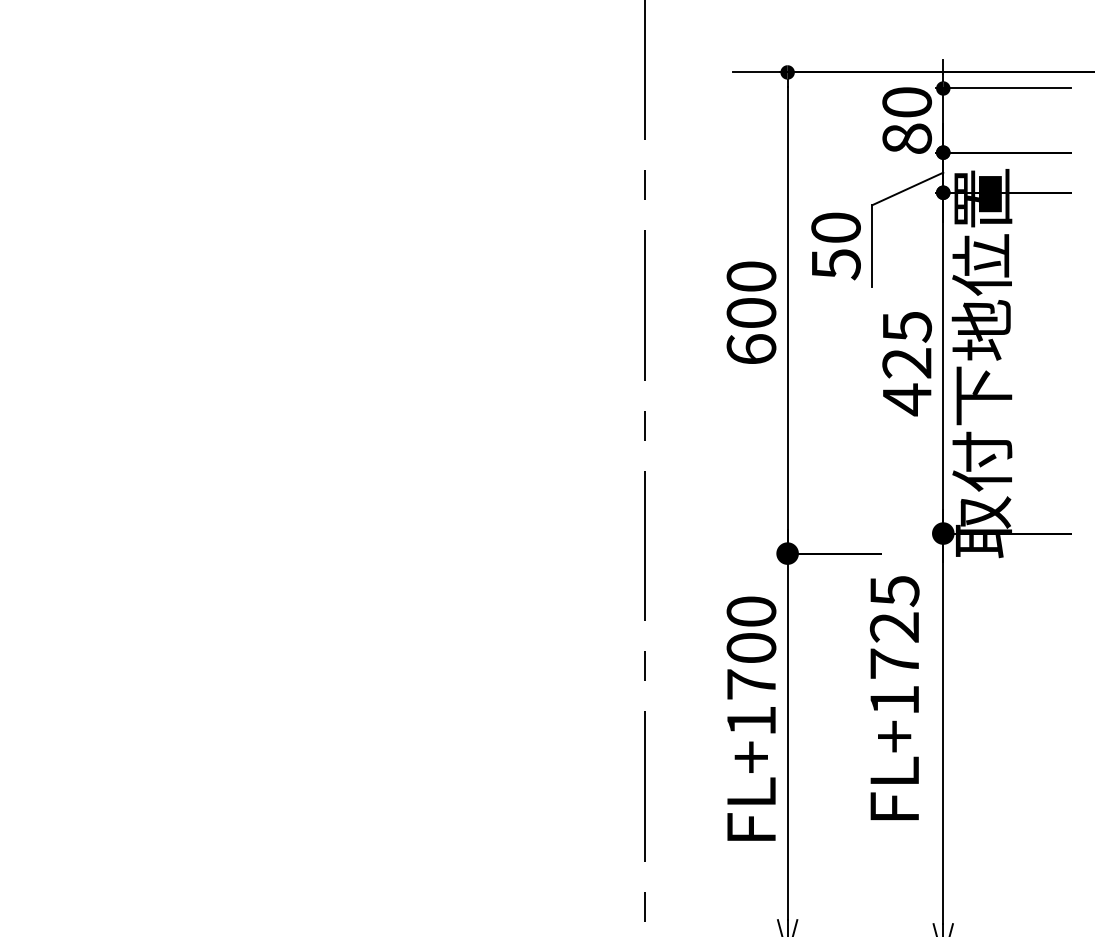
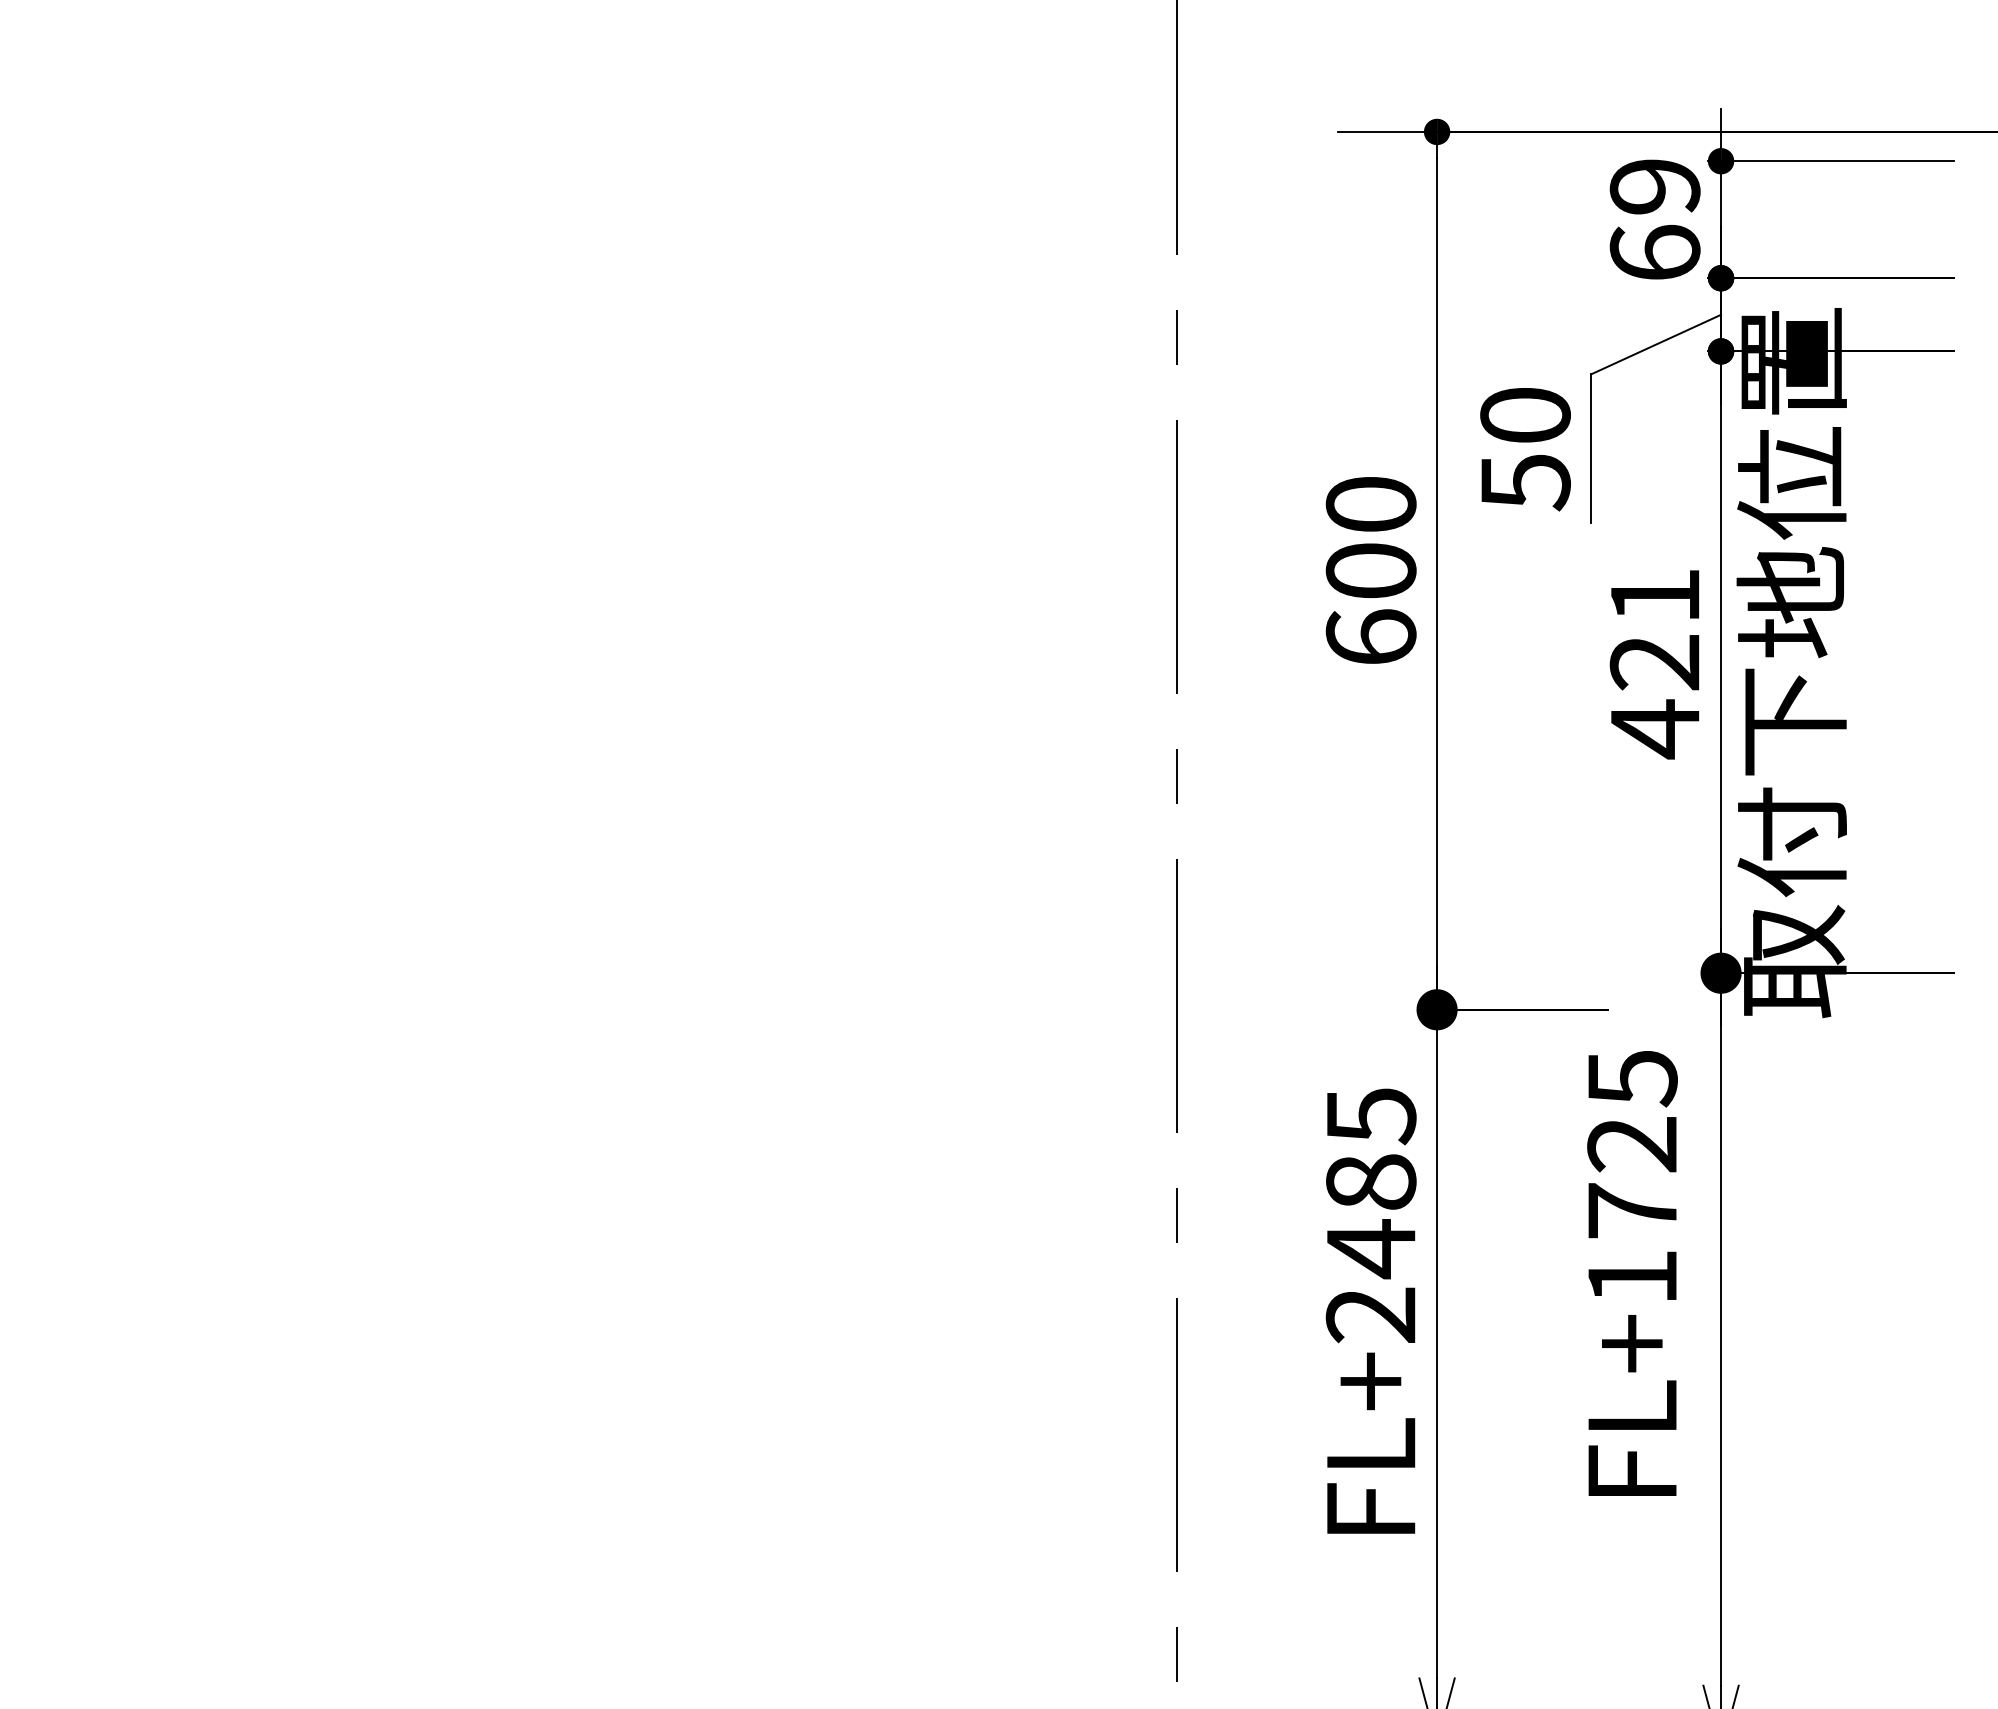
text: (907, 120) -> (1655, 219), 80 -> 69
text: (907, 327) -> (1655, 597), 425 -> 421
text: (751, 666) -> (1371, 1215), FL+1700 -> FL+2485

